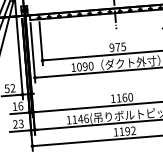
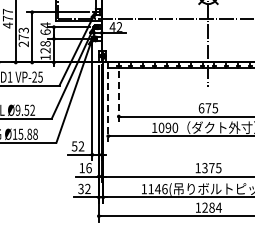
line: (40, 44) -> (118, 97), solid -> dashed
text: (111, 47) -> (201, 108), 975 -> 675
line: (33, 53) -> (108, 107), solid -> dashed
text: (124, 98) -> (211, 168), 1160 -> 1375
text: (18, 124) -> (84, 189), 23 -> 32
text: (127, 131) -> (211, 207), 1192 -> 1284

